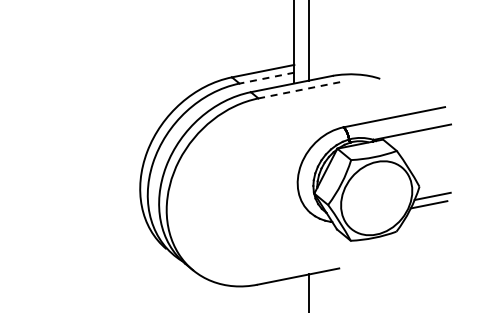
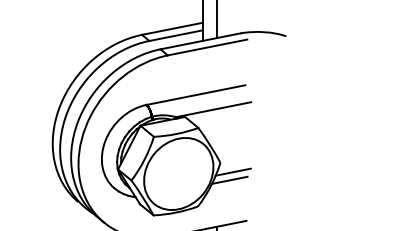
line: (266, 78) -> (175, 36), dashed -> solid
line: (299, 90) -> (207, 47), dashed -> solid
part: (373, 173) -> (175, 149), moved

